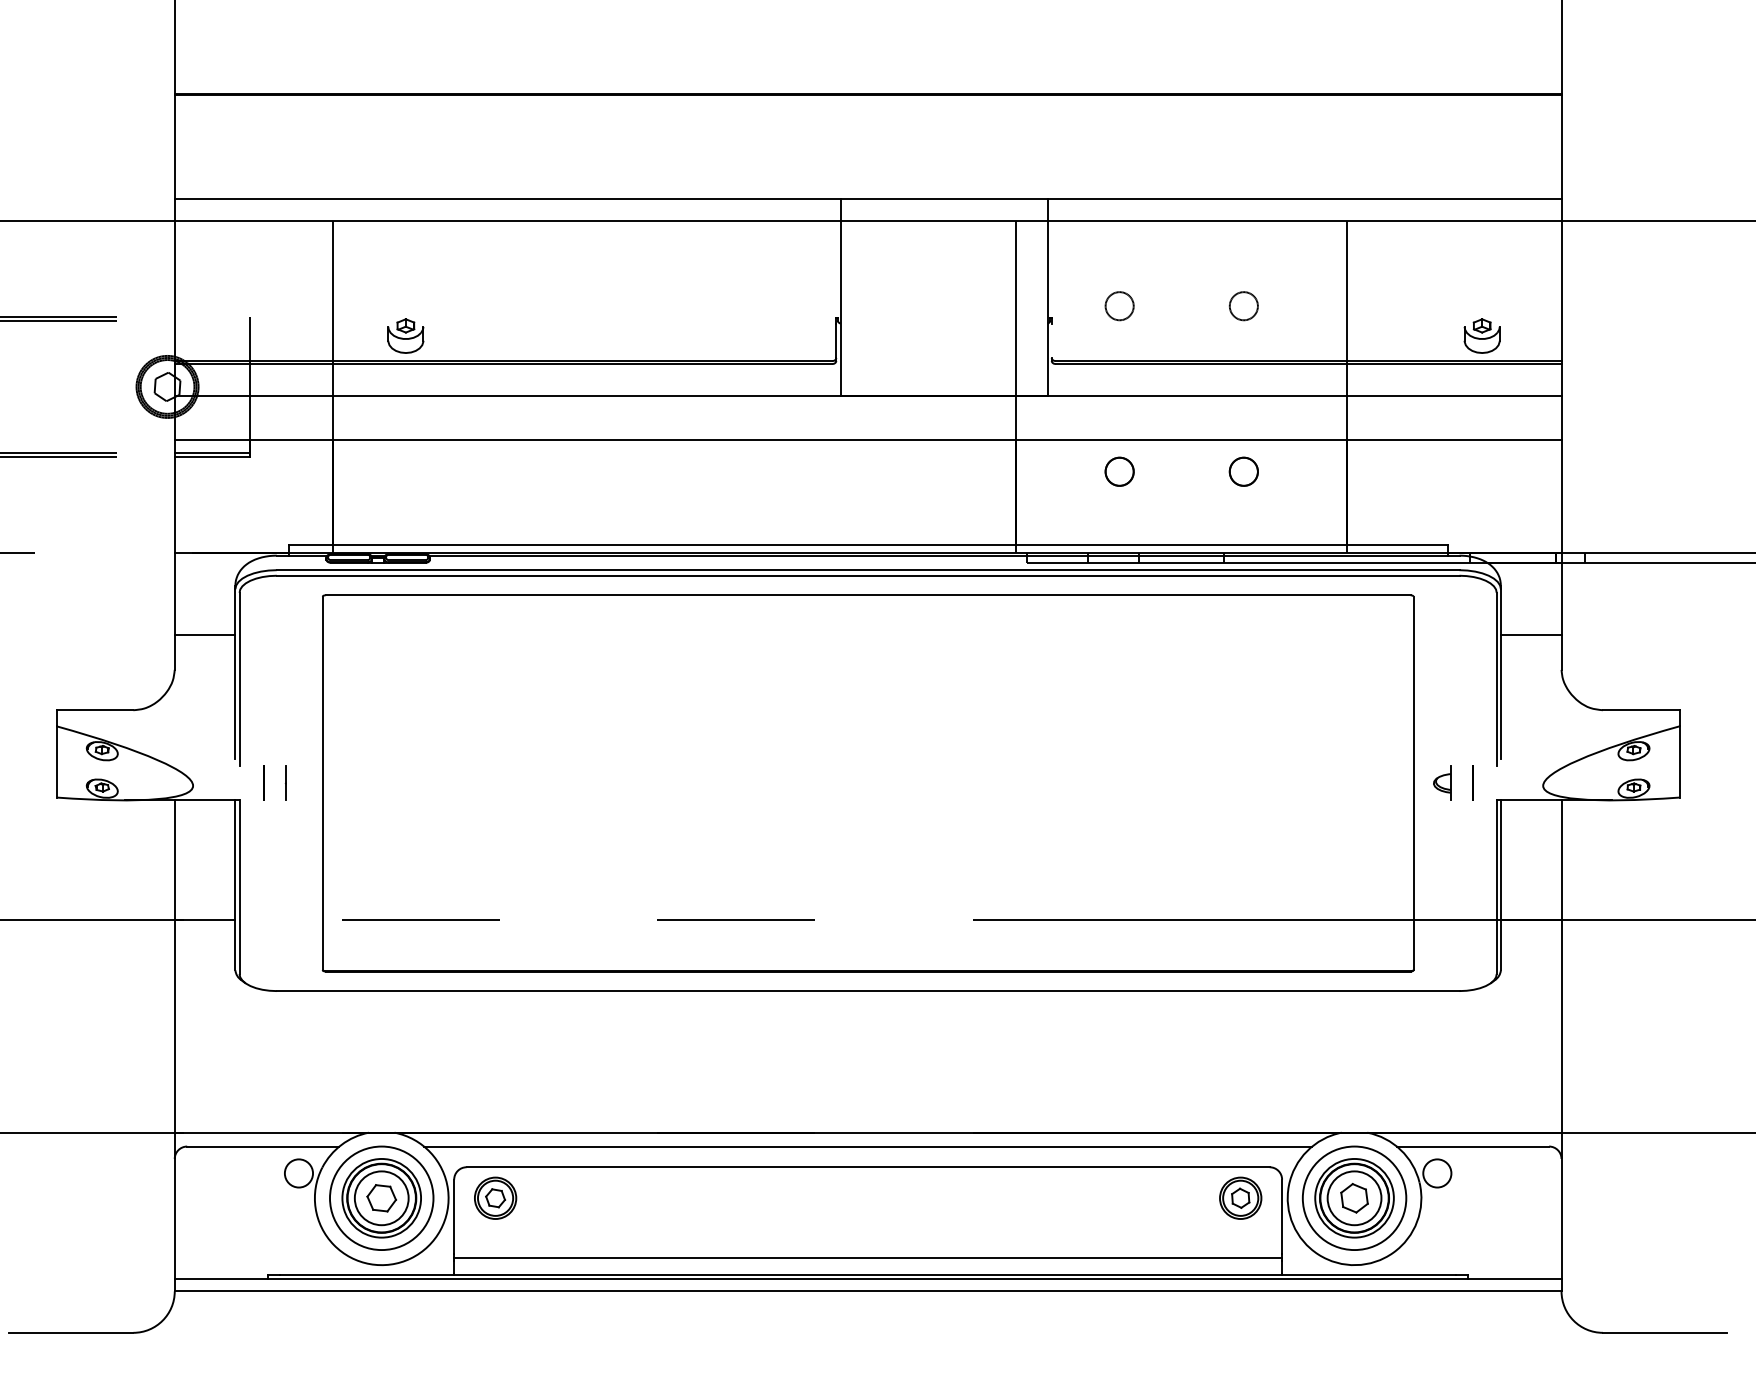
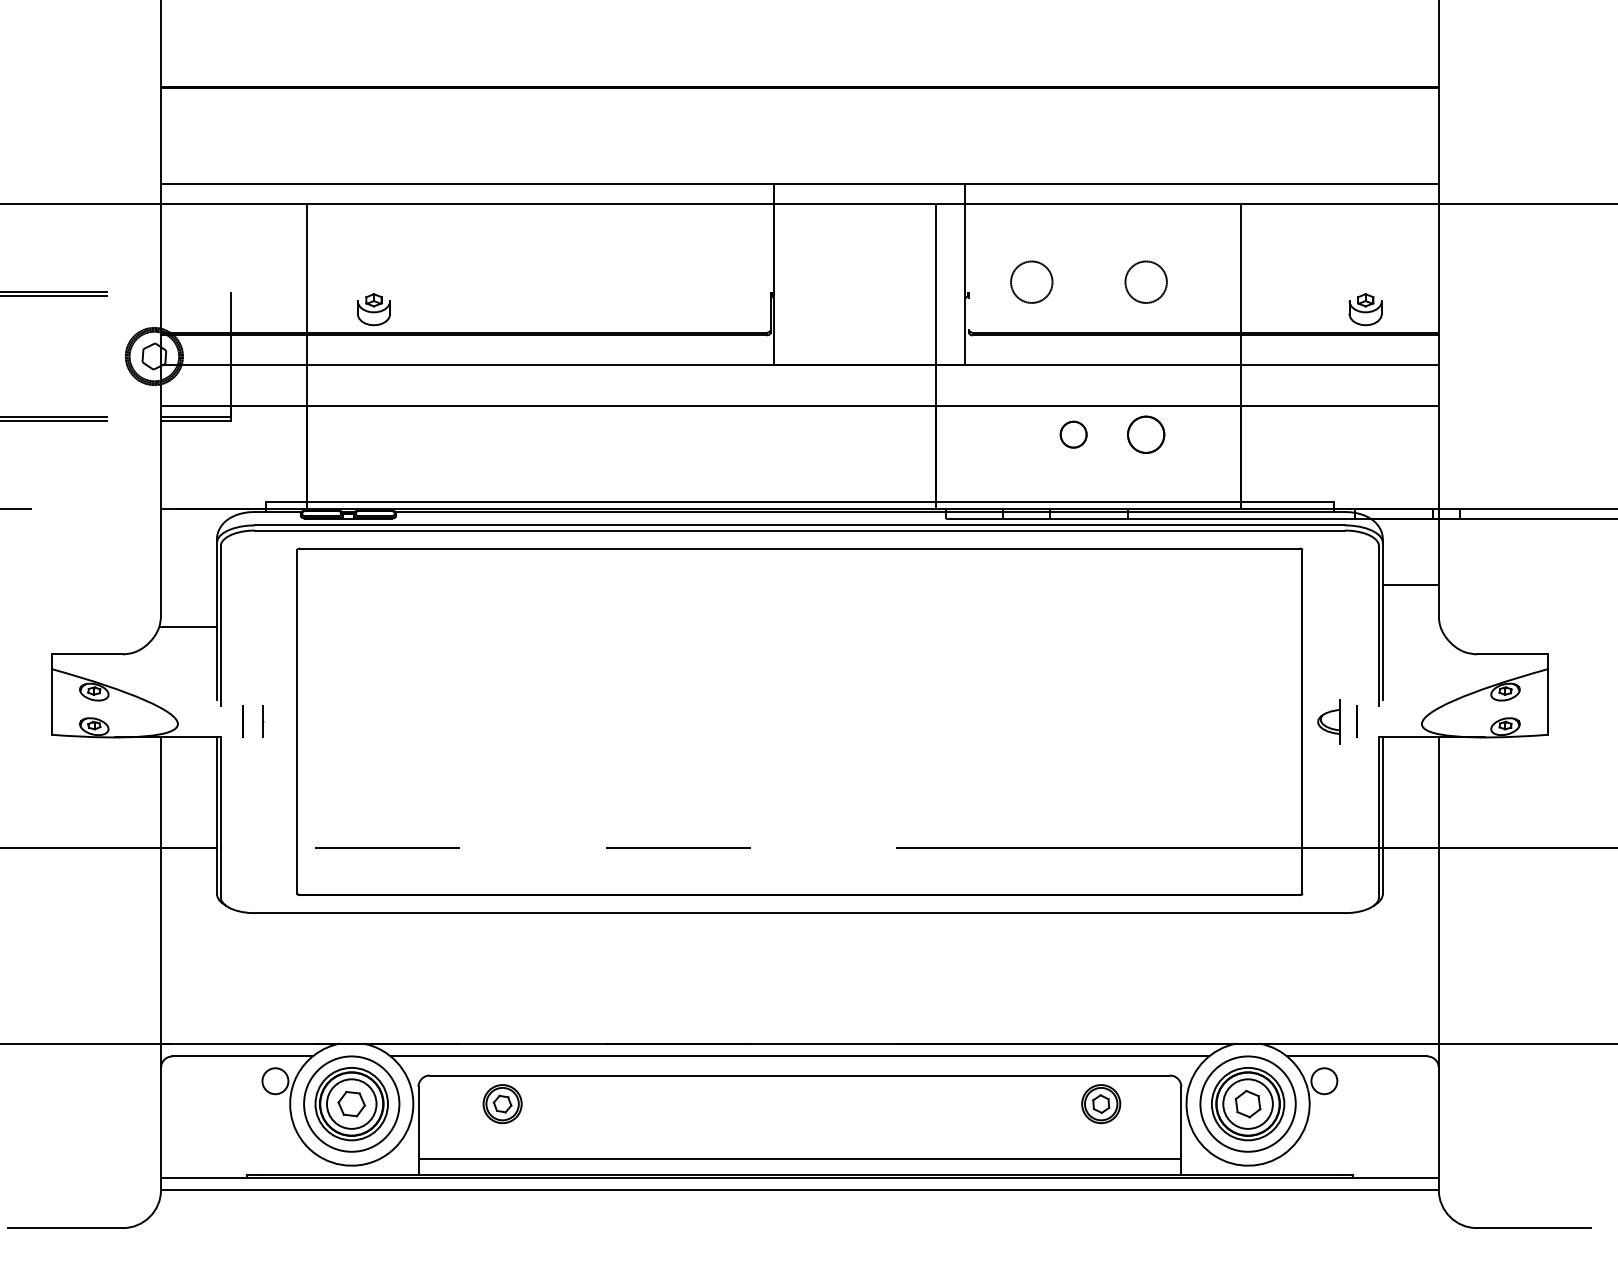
circle: (1119, 305) -> (1031, 281), size x1.6
circle: (1243, 305) -> (1145, 281), size x1.6
part: (1119, 471) -> (1073, 434), moved
part: (1243, 471) -> (1145, 434), size x1.4
line: (204, 634) -> (188, 626), moved
part: (1441, 783) -> (1328, 721), size x1.4
part: (495, 1198) -> (502, 1104), moved
part: (1241, 1198) -> (1101, 1104), moved

